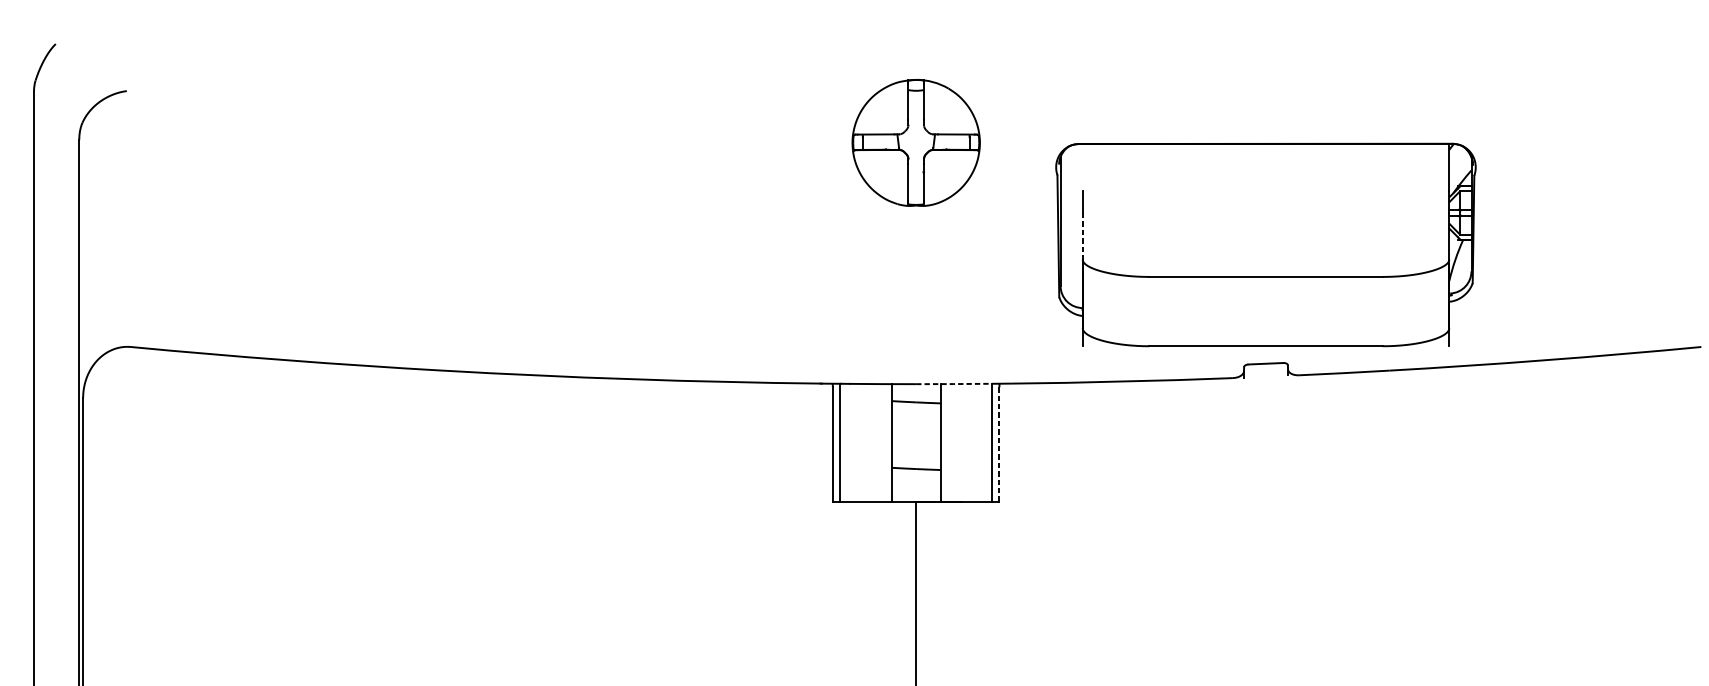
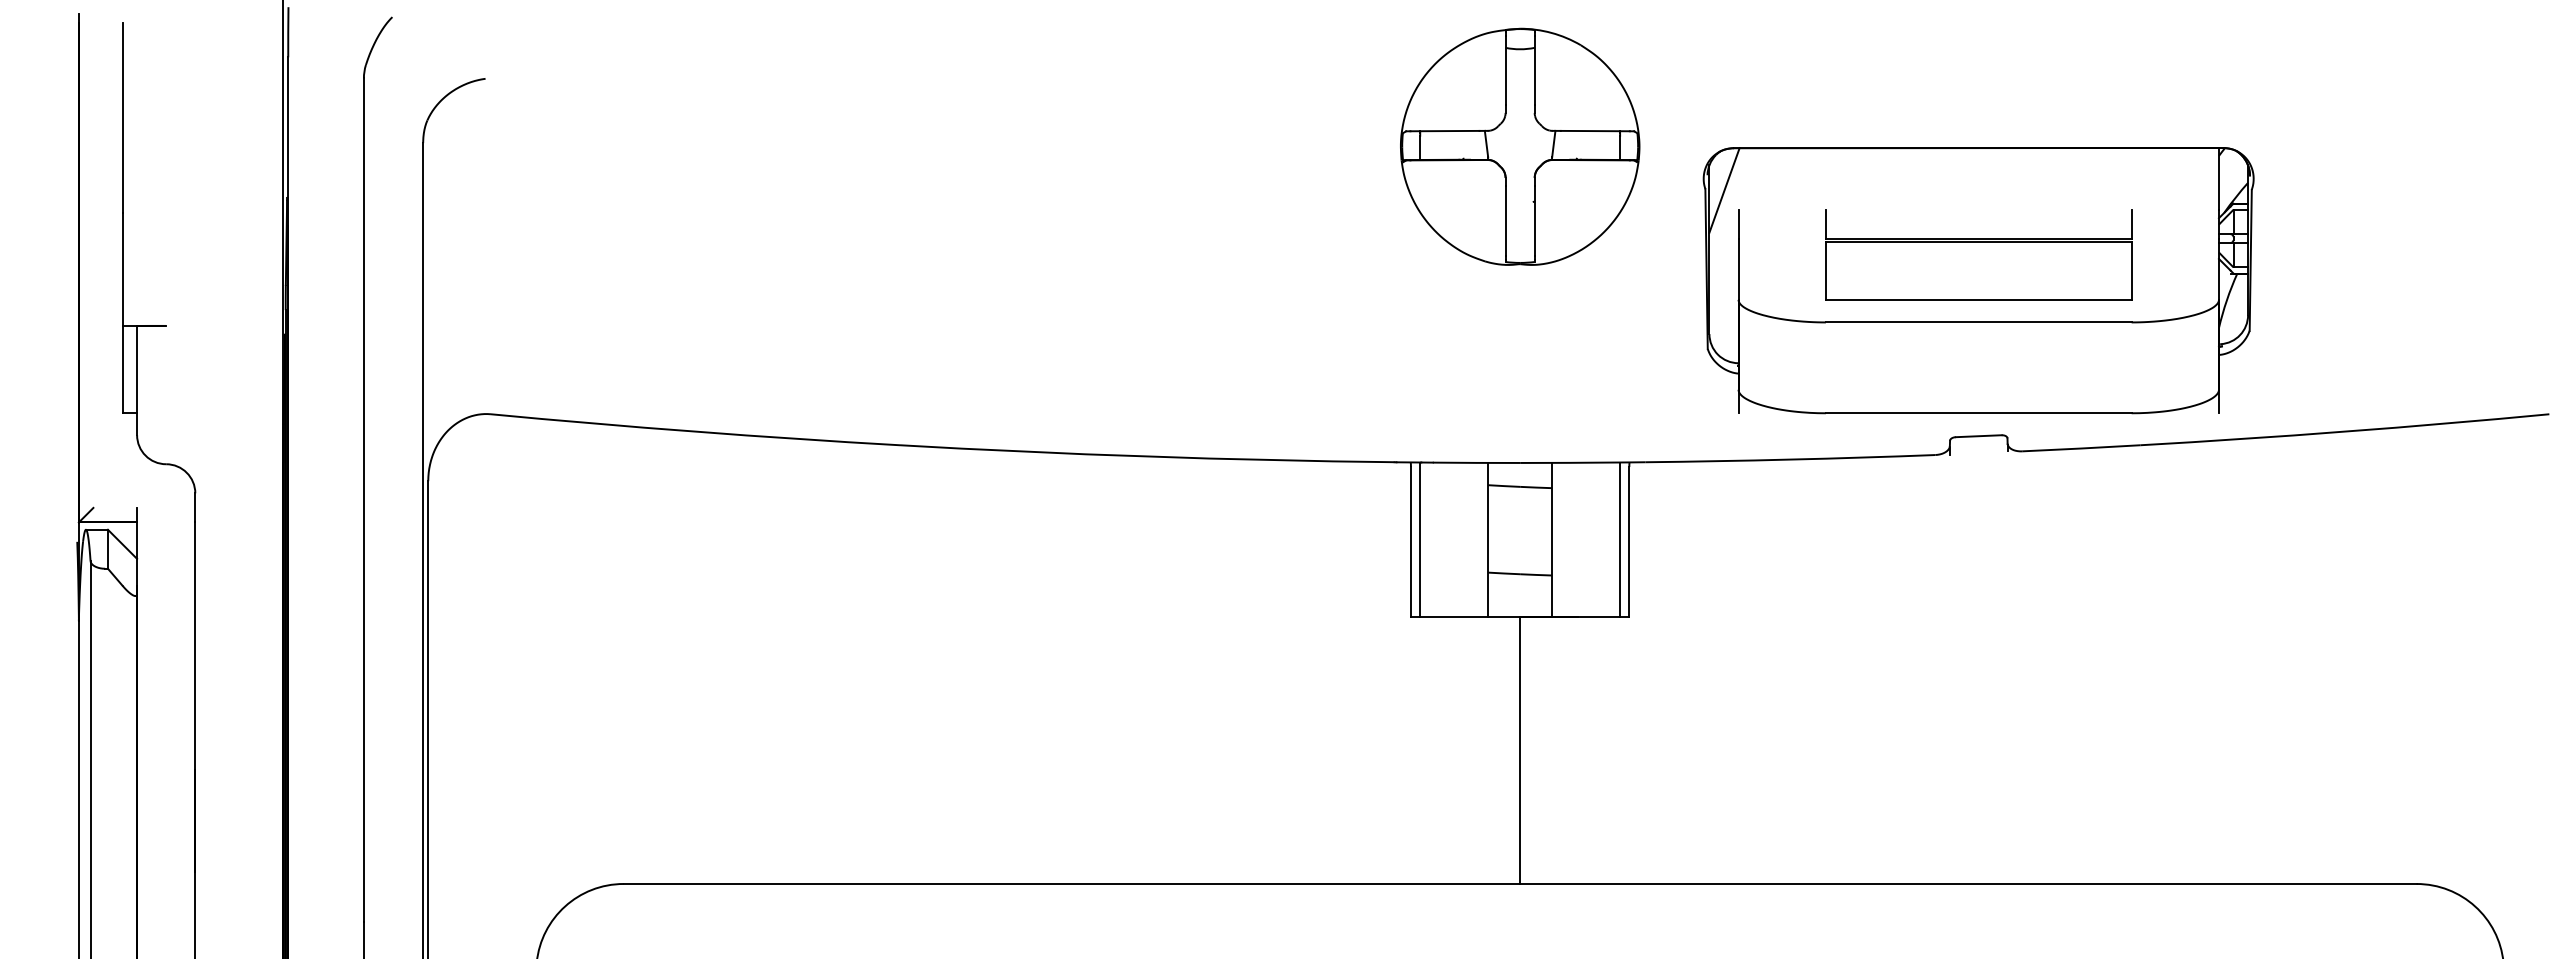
part: (916, 142) -> (1520, 146), size x1.43
line: (1072, 176) -> (1724, 190), added
part: (1265, 225) -> (1978, 254), added
line: (1082, 236) -> (1738, 269), dashed -> solid
line: (953, 383) -> (1569, 462), dashed -> solid
line: (999, 444) -> (1629, 541), dashed -> solid

